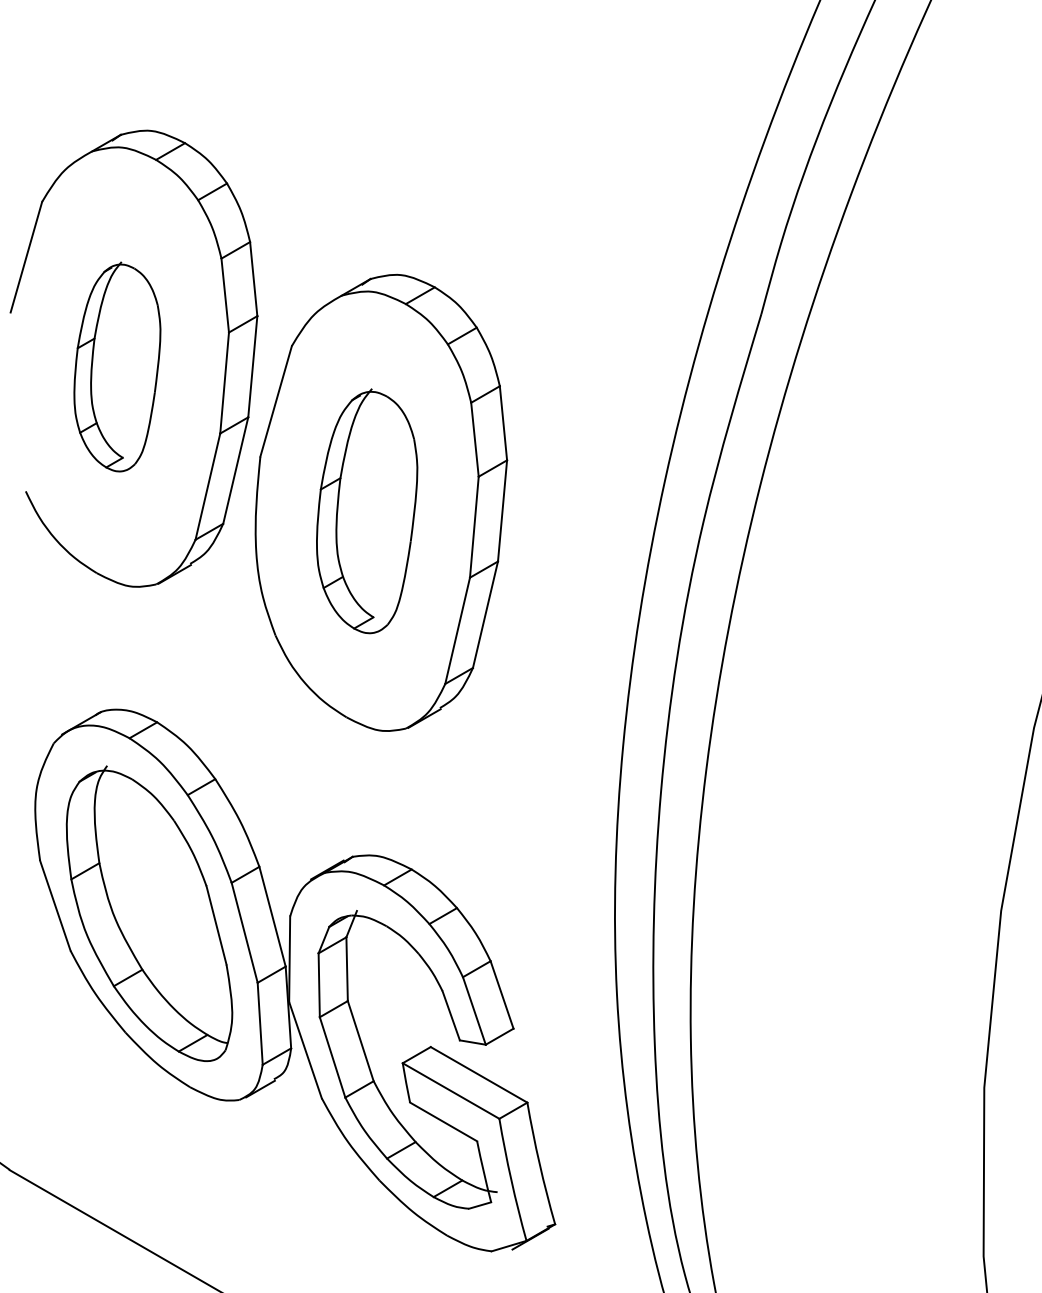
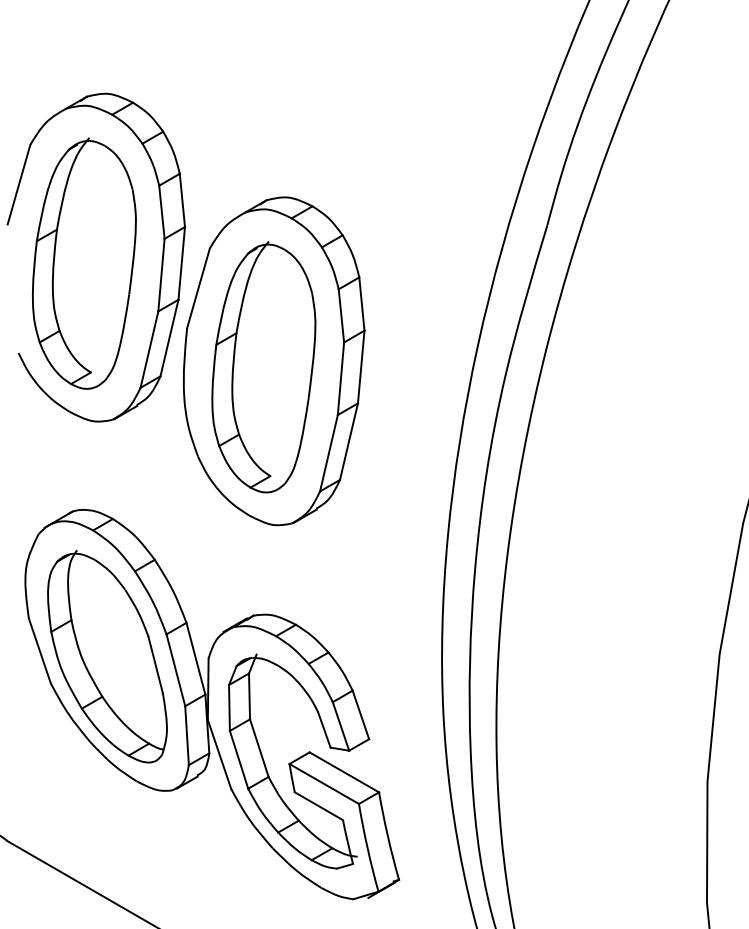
part: (117, 366) -> (84, 263), size x1.67
part: (366, 511) -> (263, 367), size x1.43

